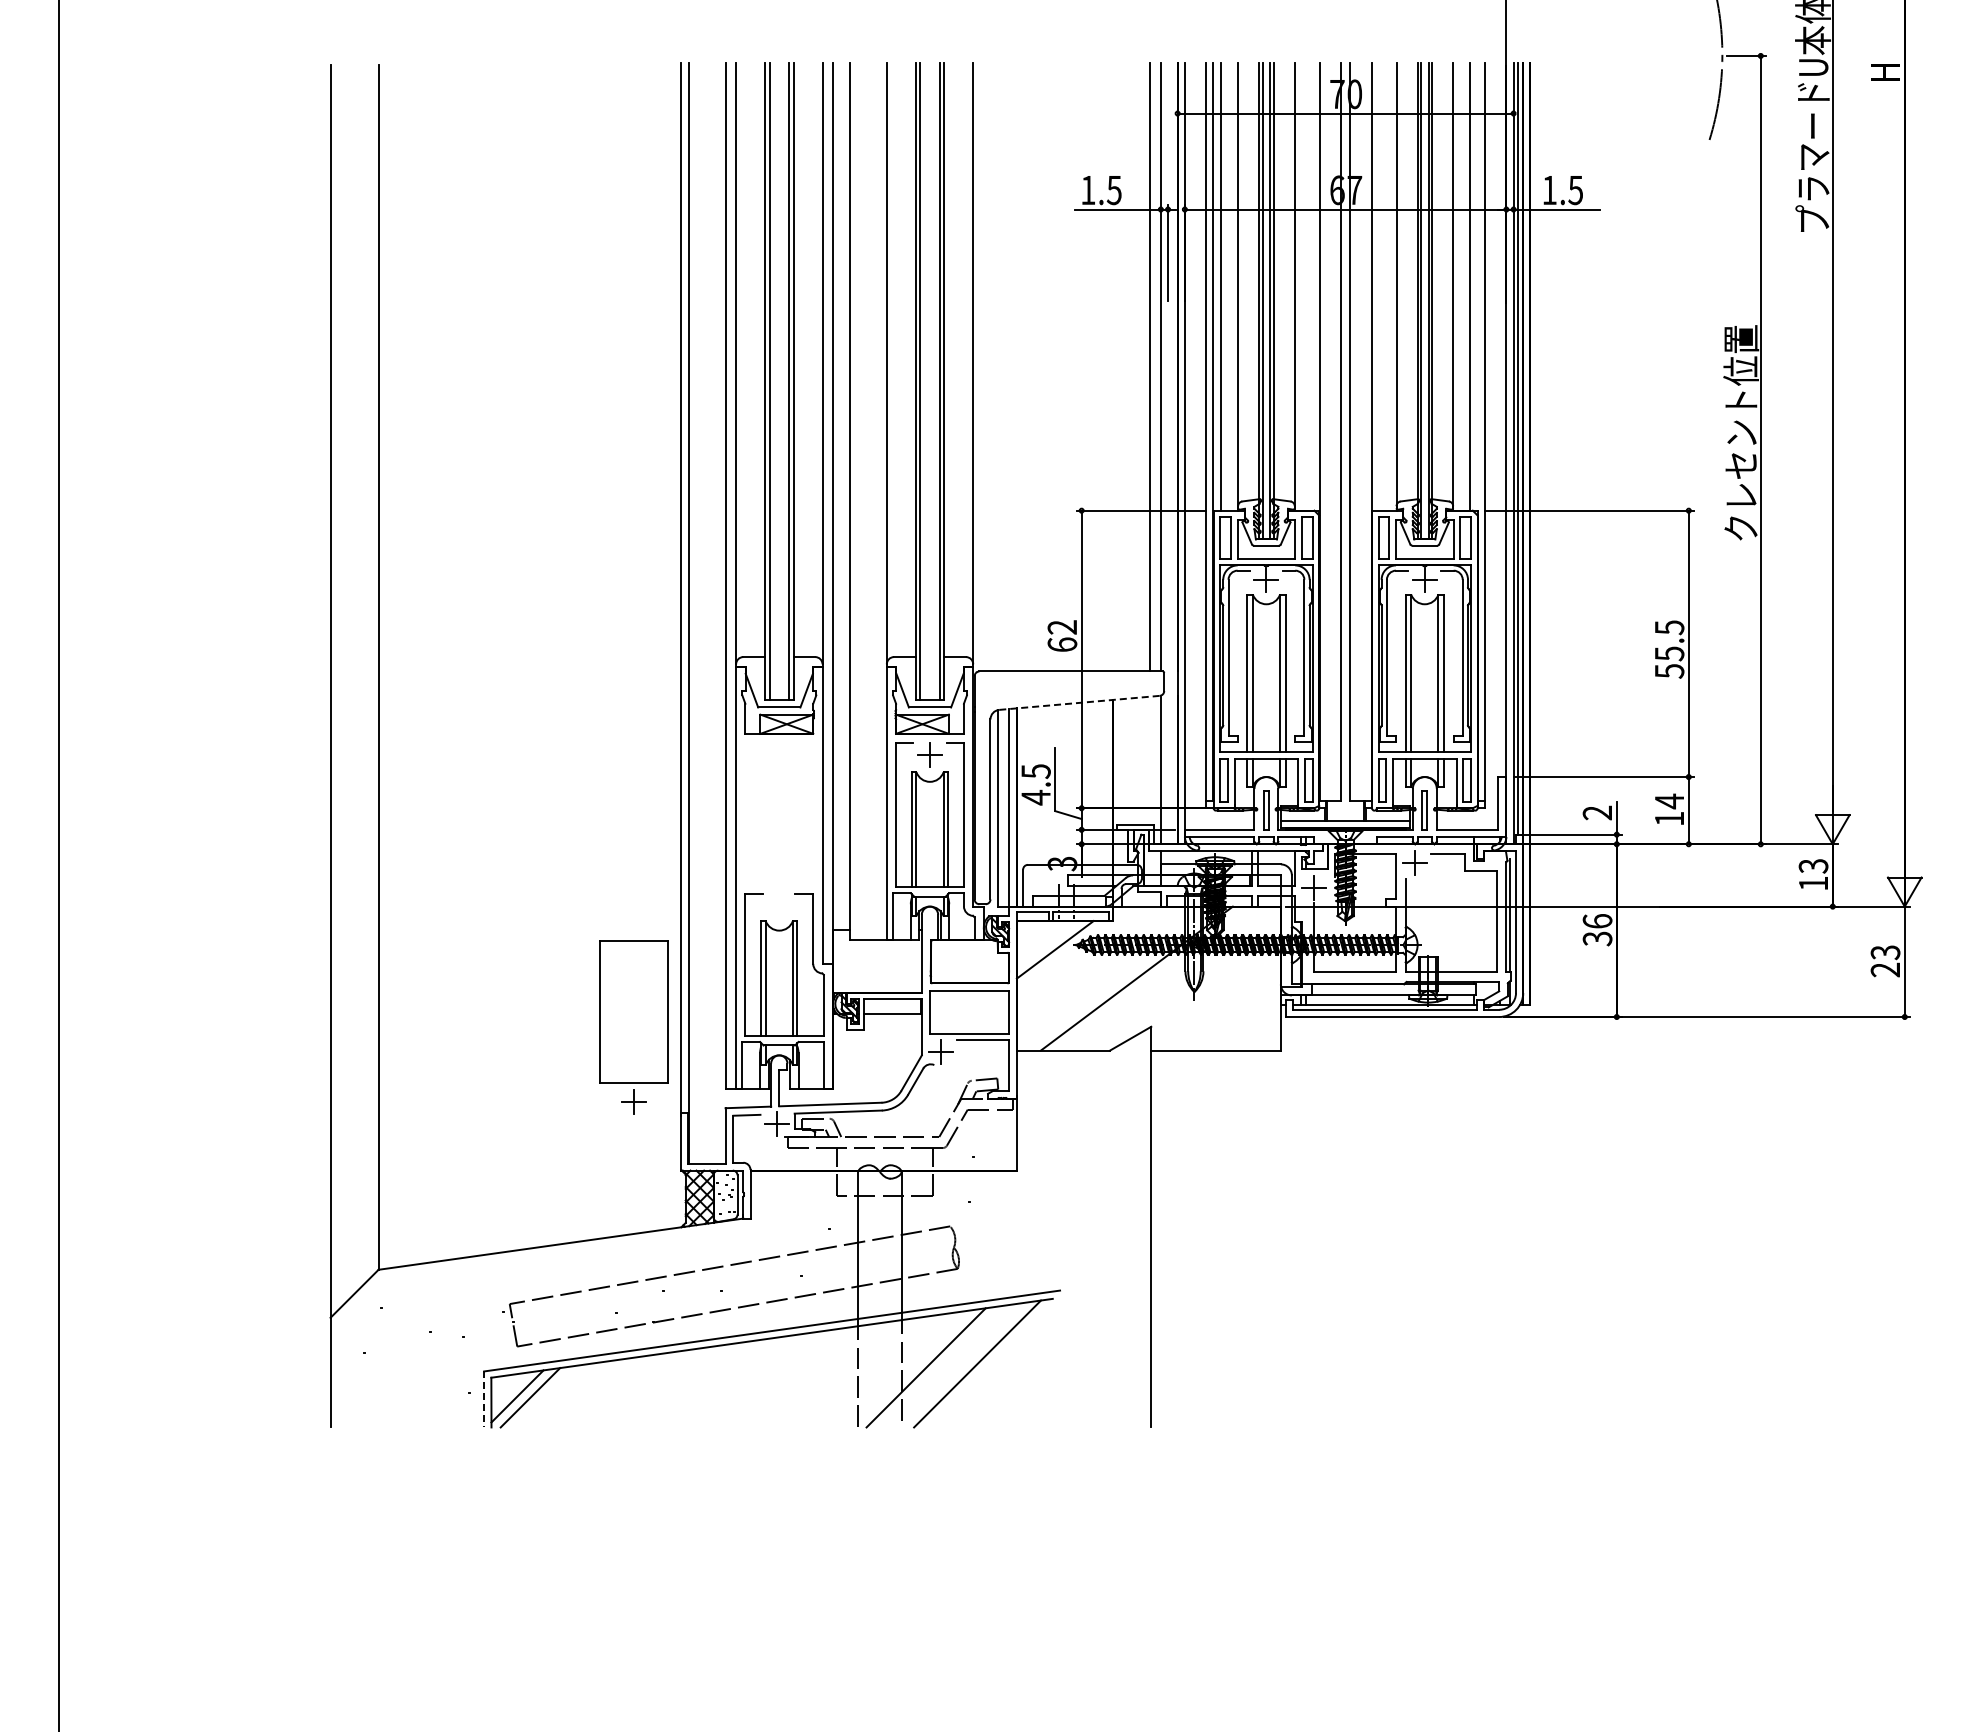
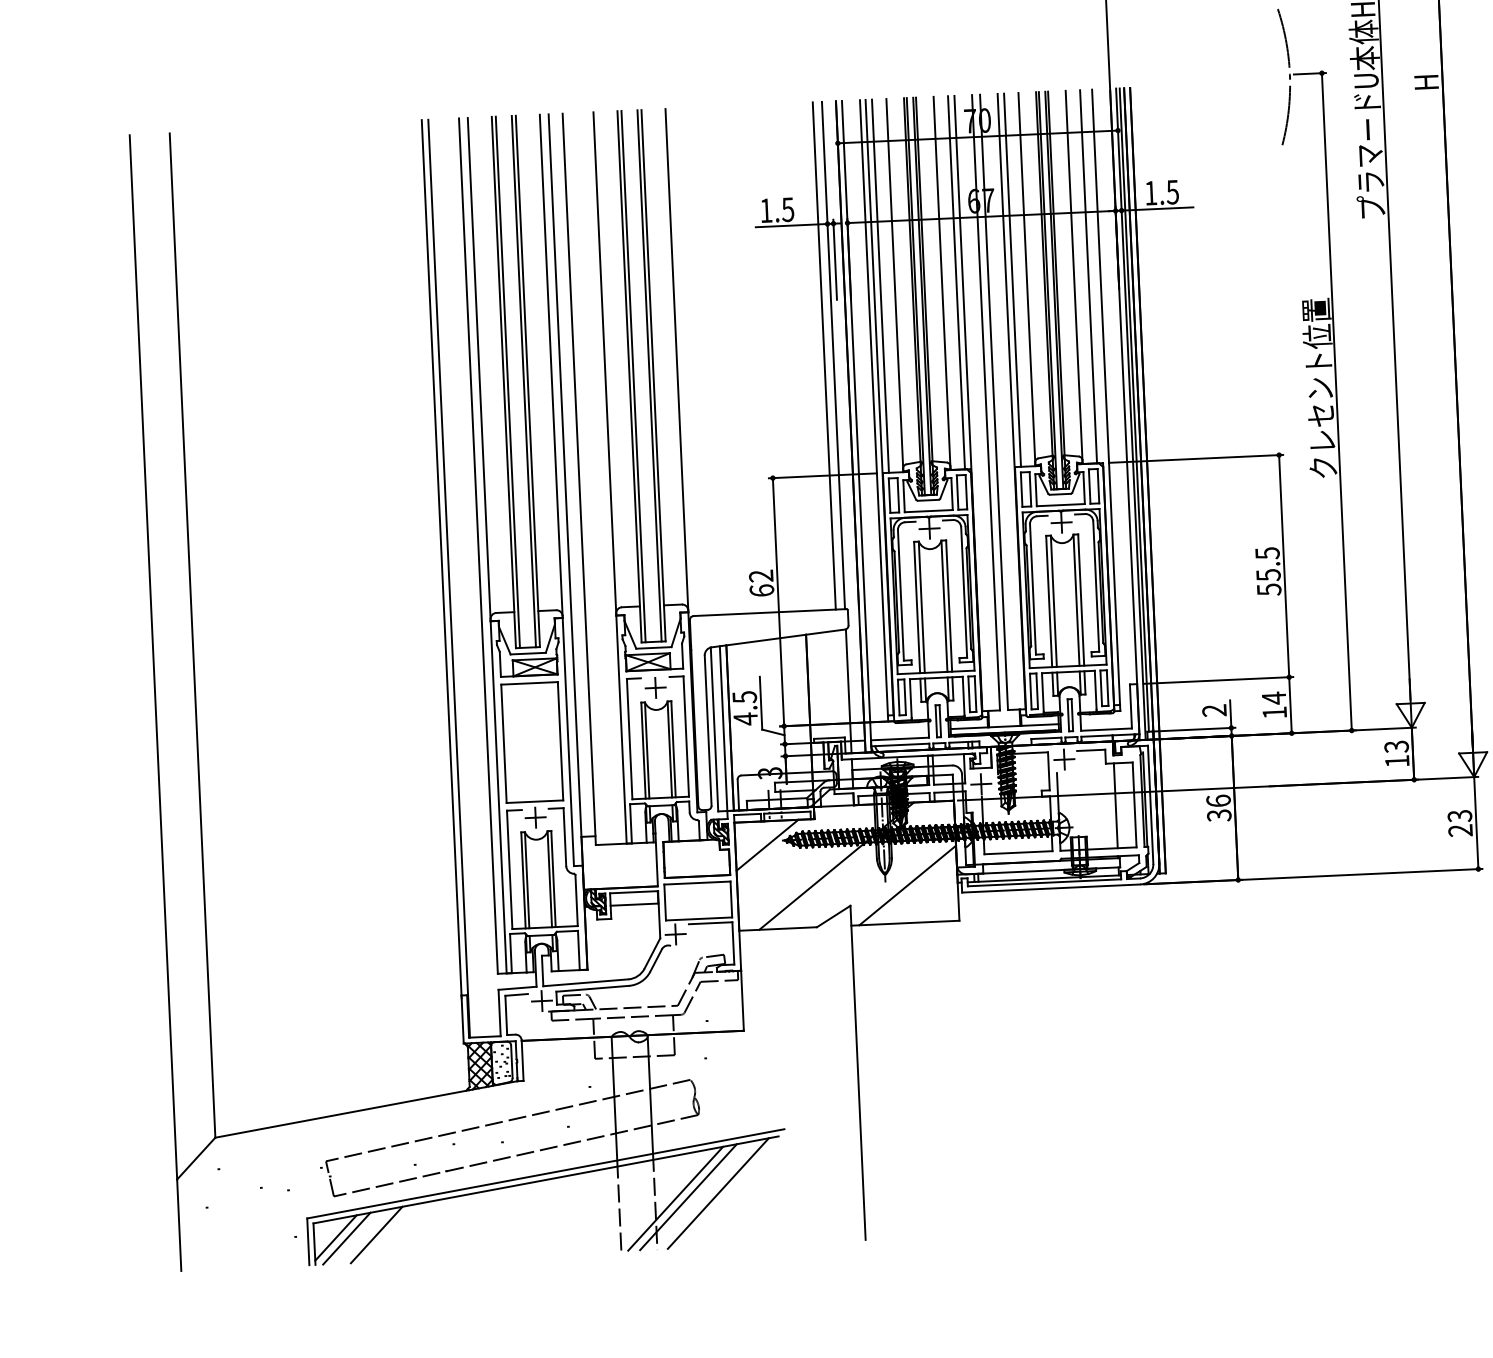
line: (1312, 286) -> (956, 282), added
line: (1379, 286) -> (1012, 279), added
line: (1079, 702) -> (778, 638), dashed -> solid
line: (1474, 921) -> (1116, 805), added
line: (1220, 1005) -> (907, 885), added
part: (633, 1027) -> (532, 755), moved
line: (941, 1366) -> (688, 1197), added
line: (565, 1394) -> (375, 1234), added
line: (484, 1399) -> (308, 1241), dashed -> solid

